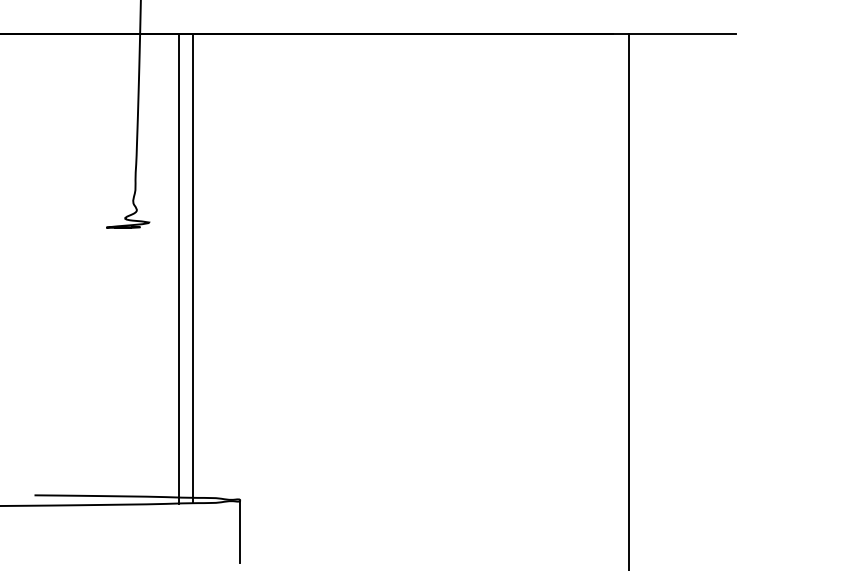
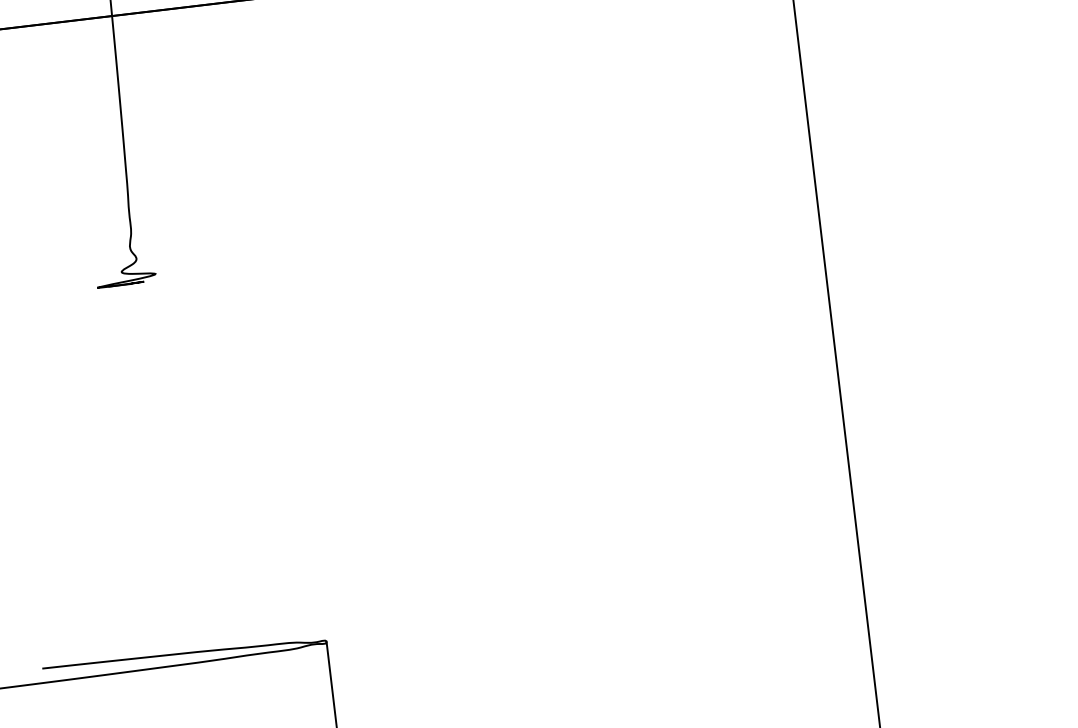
line: (178, 268) -> (203, 332), removed
line: (193, 268) -> (224, 329), removed

